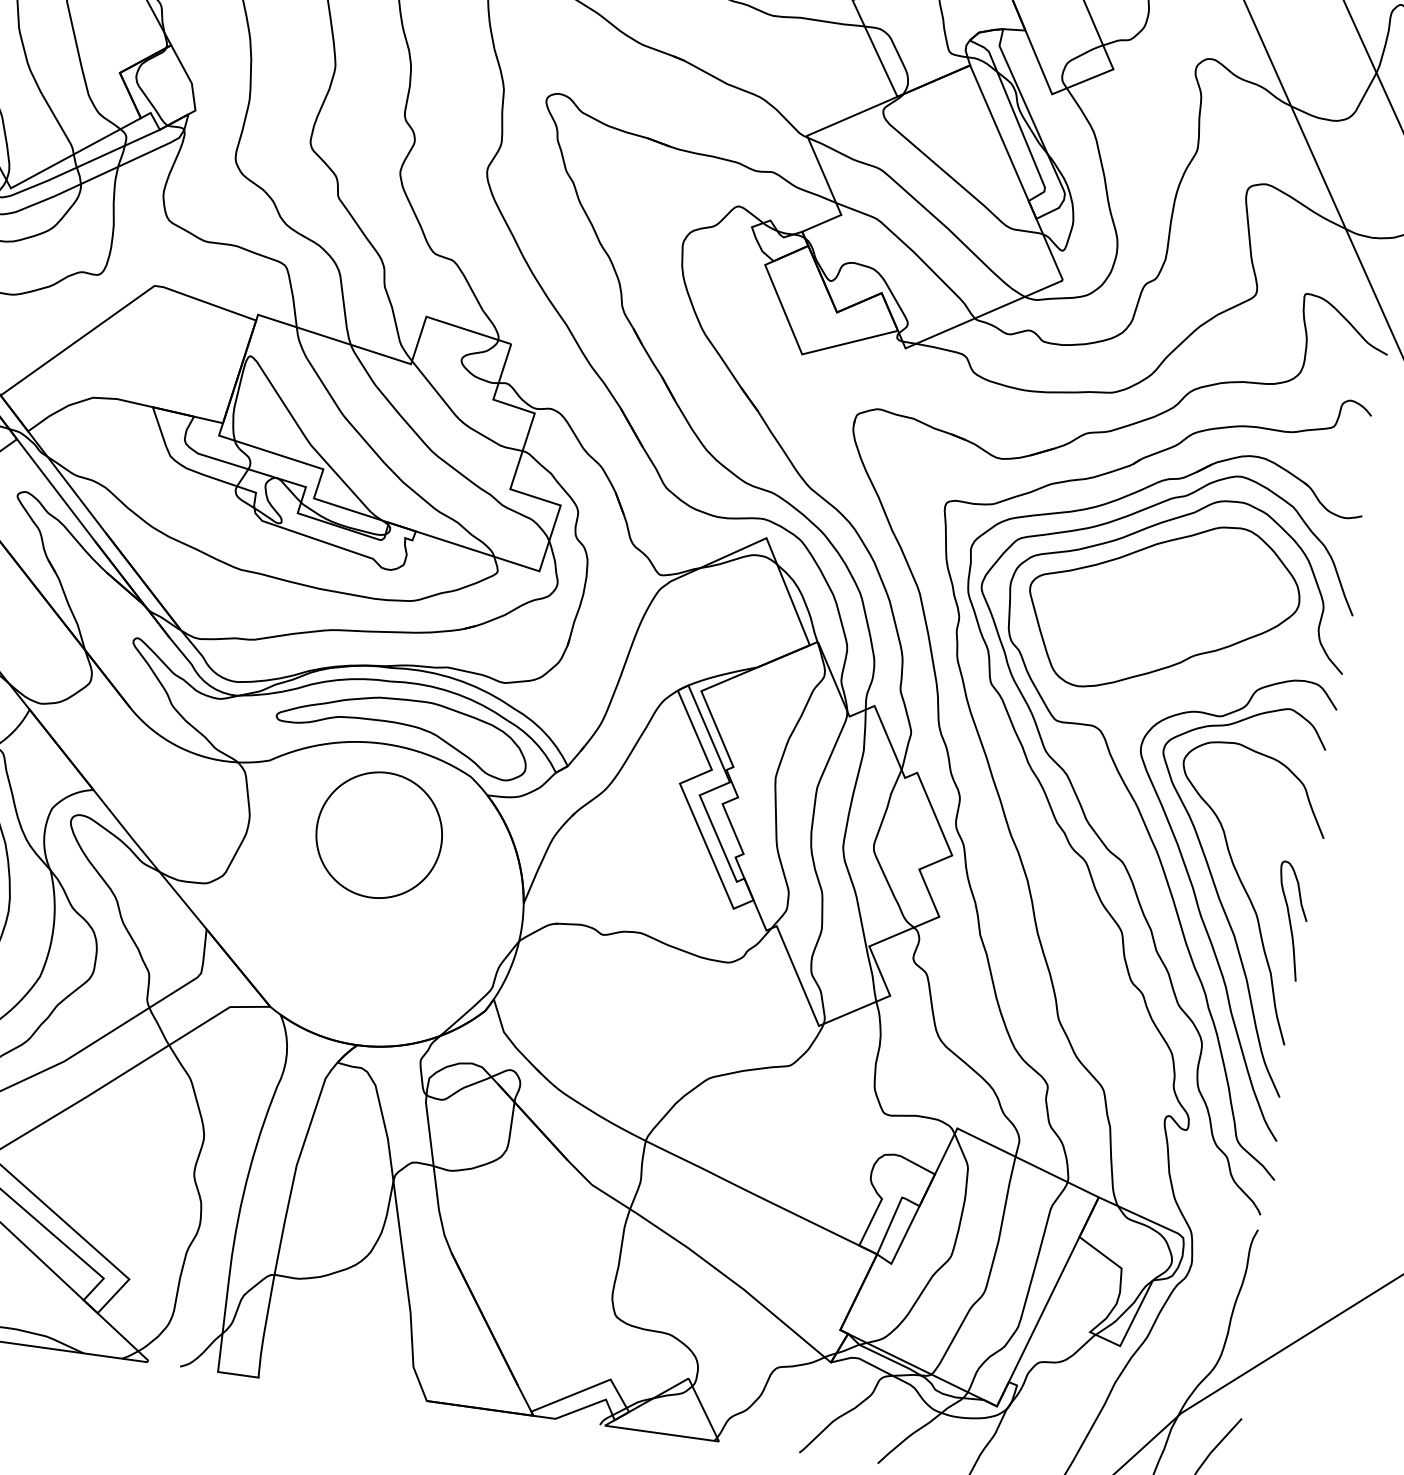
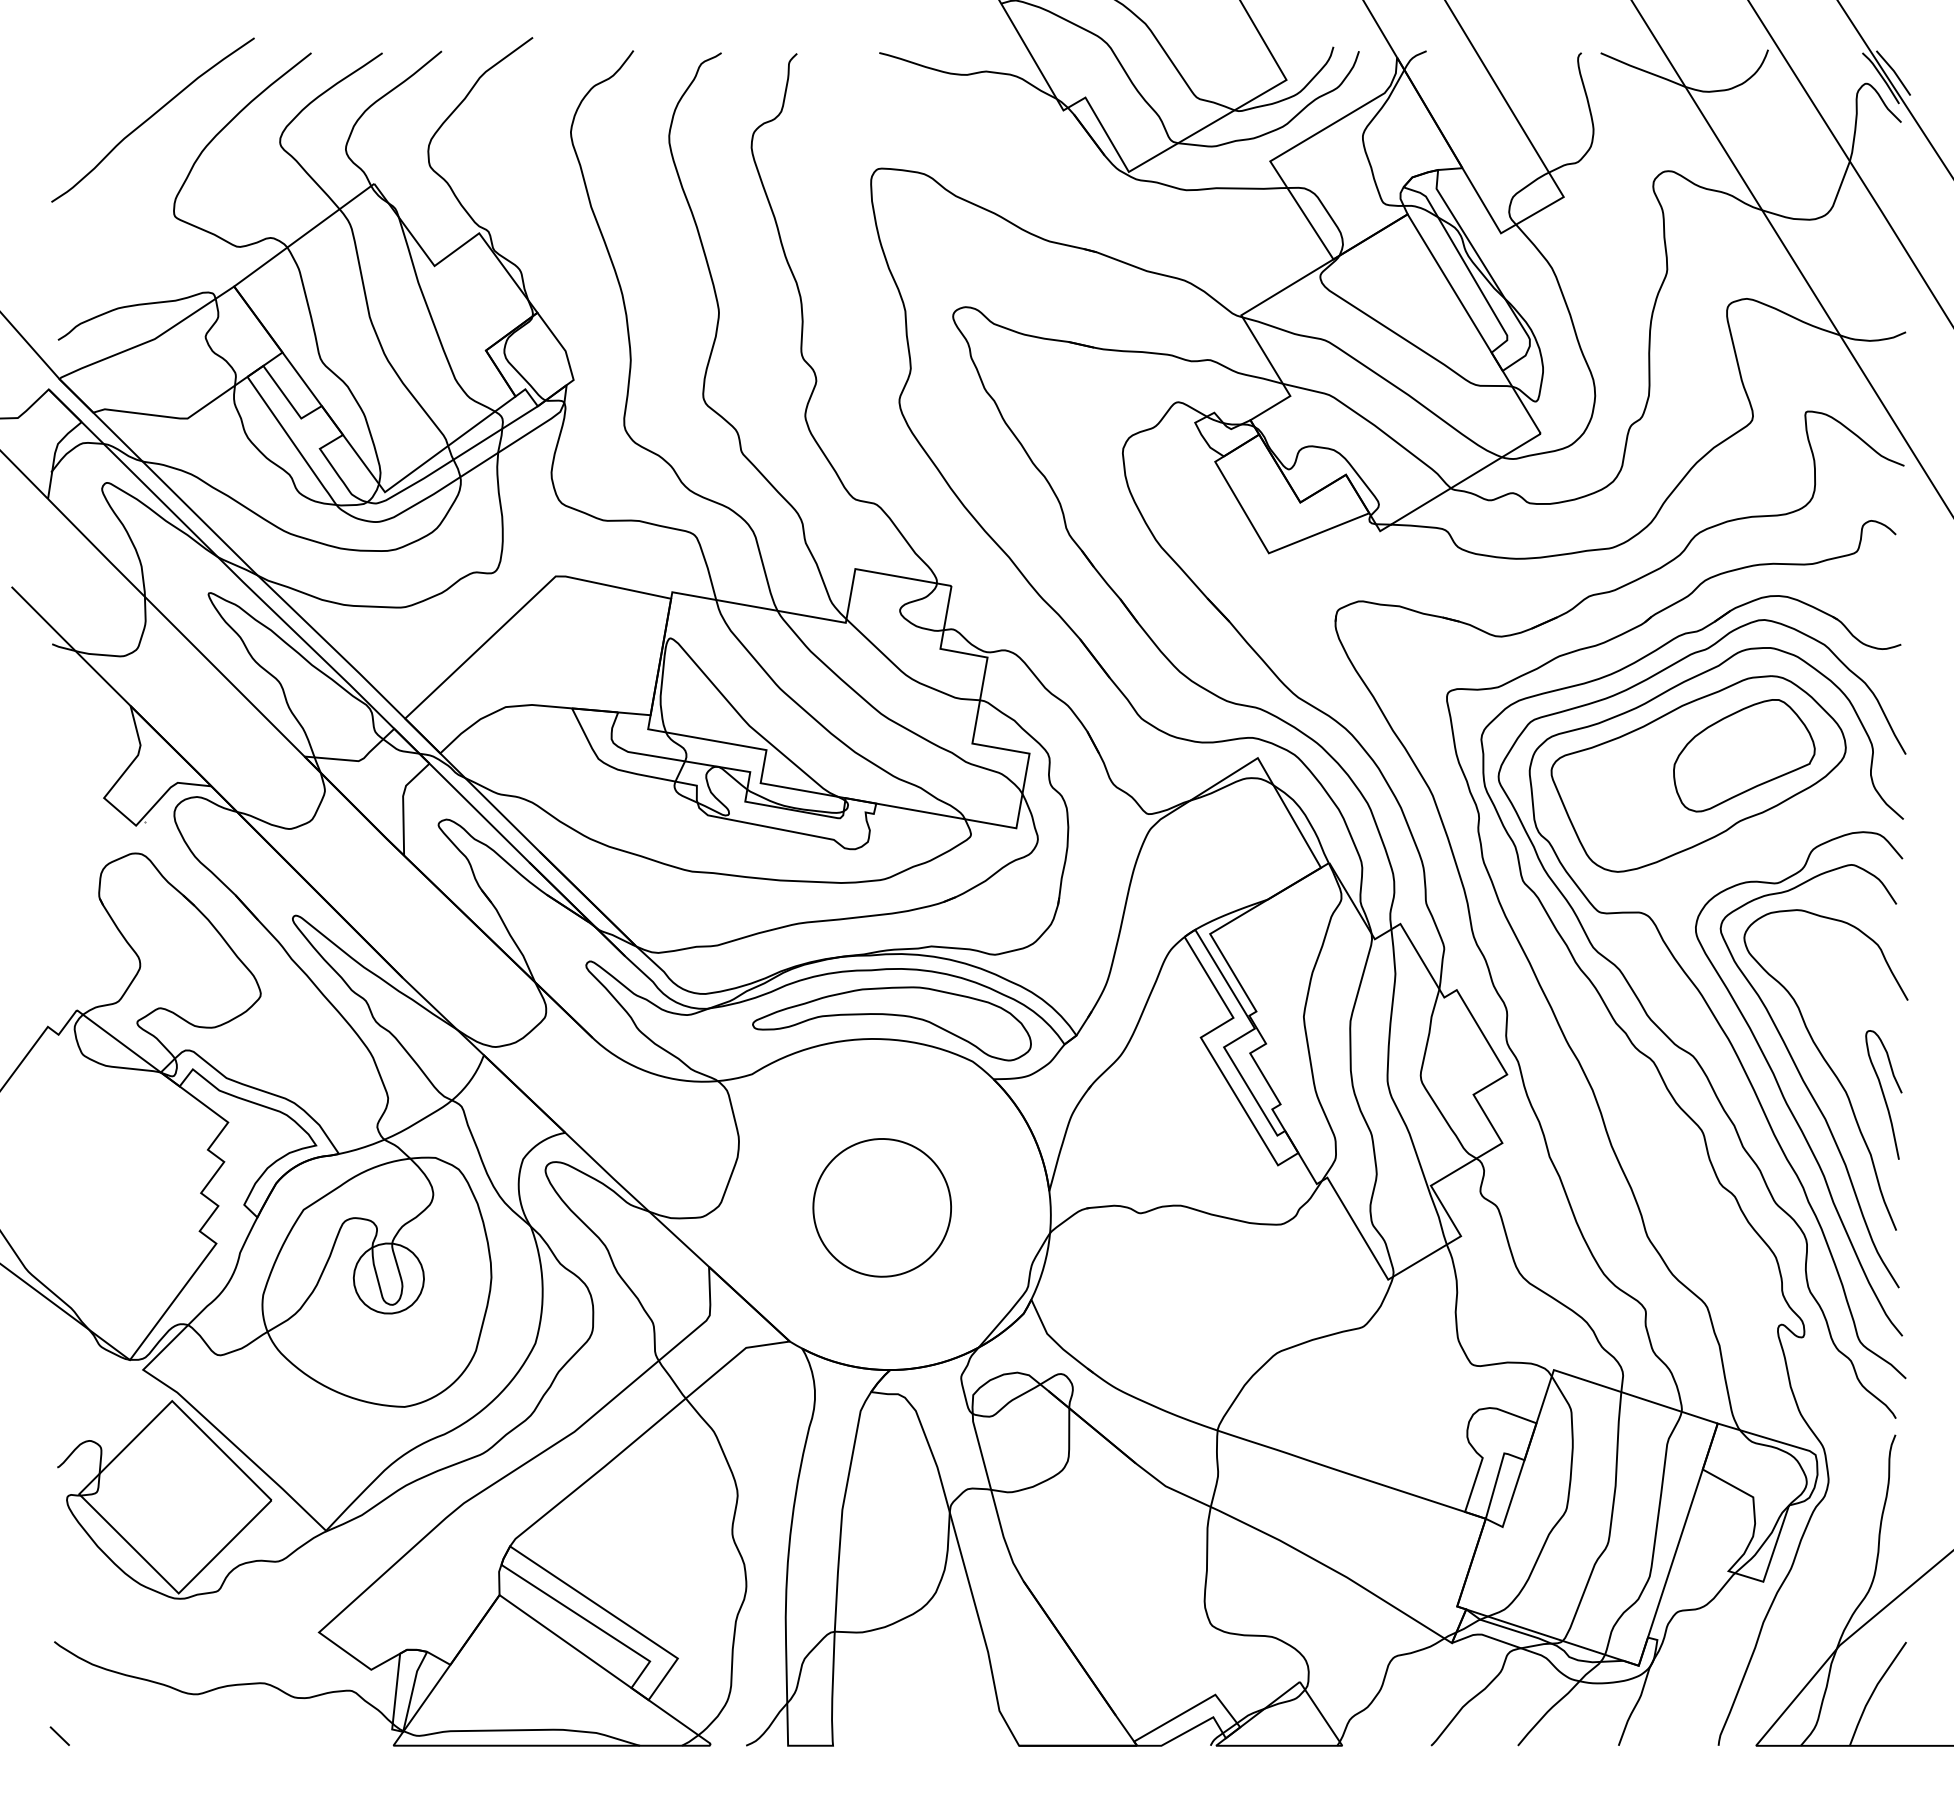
part: (1206, 596) -> (1744, 755), added
part: (378, 834) -> (881, 1207), moved

